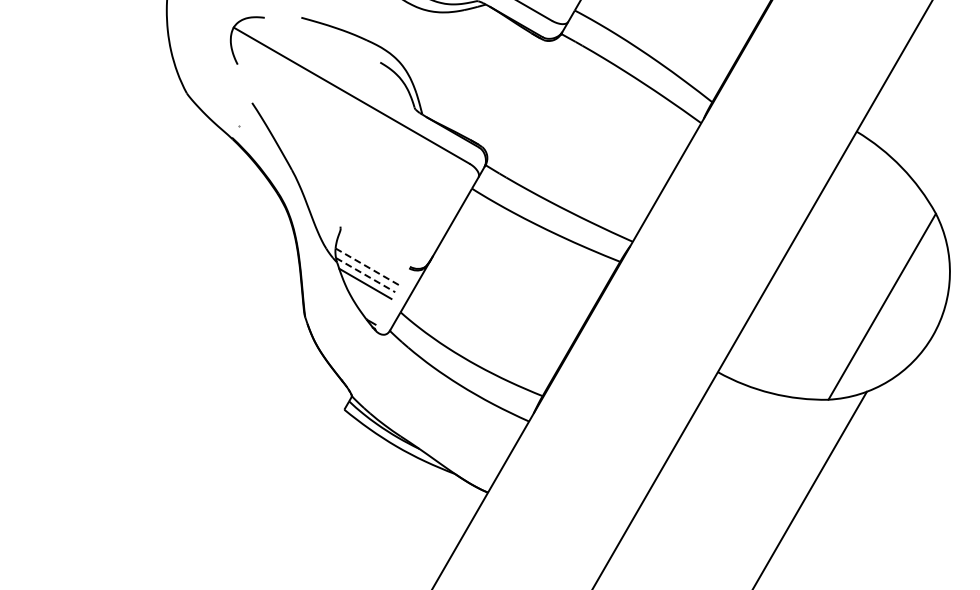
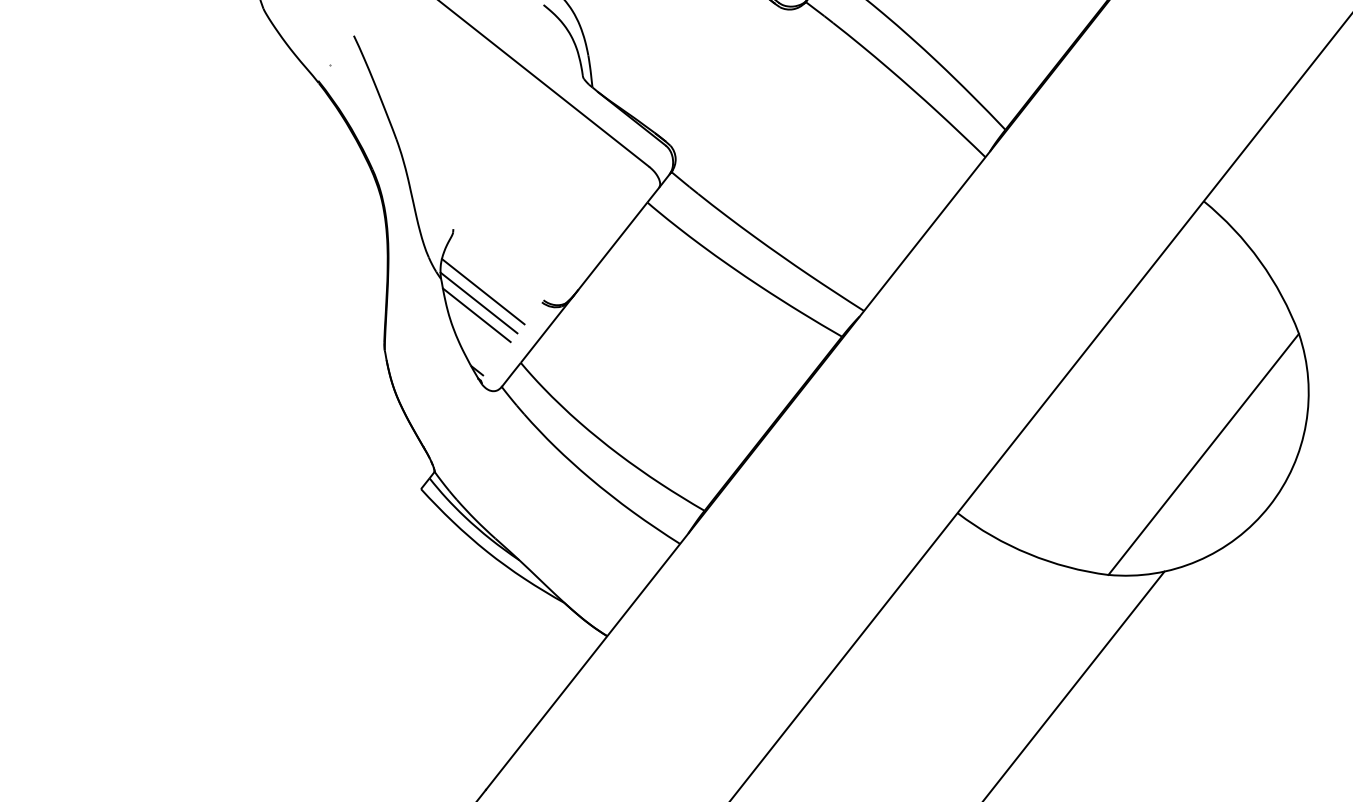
line: (367, 266) -> (483, 291), dashed -> solid
line: (366, 275) -> (480, 303), dashed -> solid

